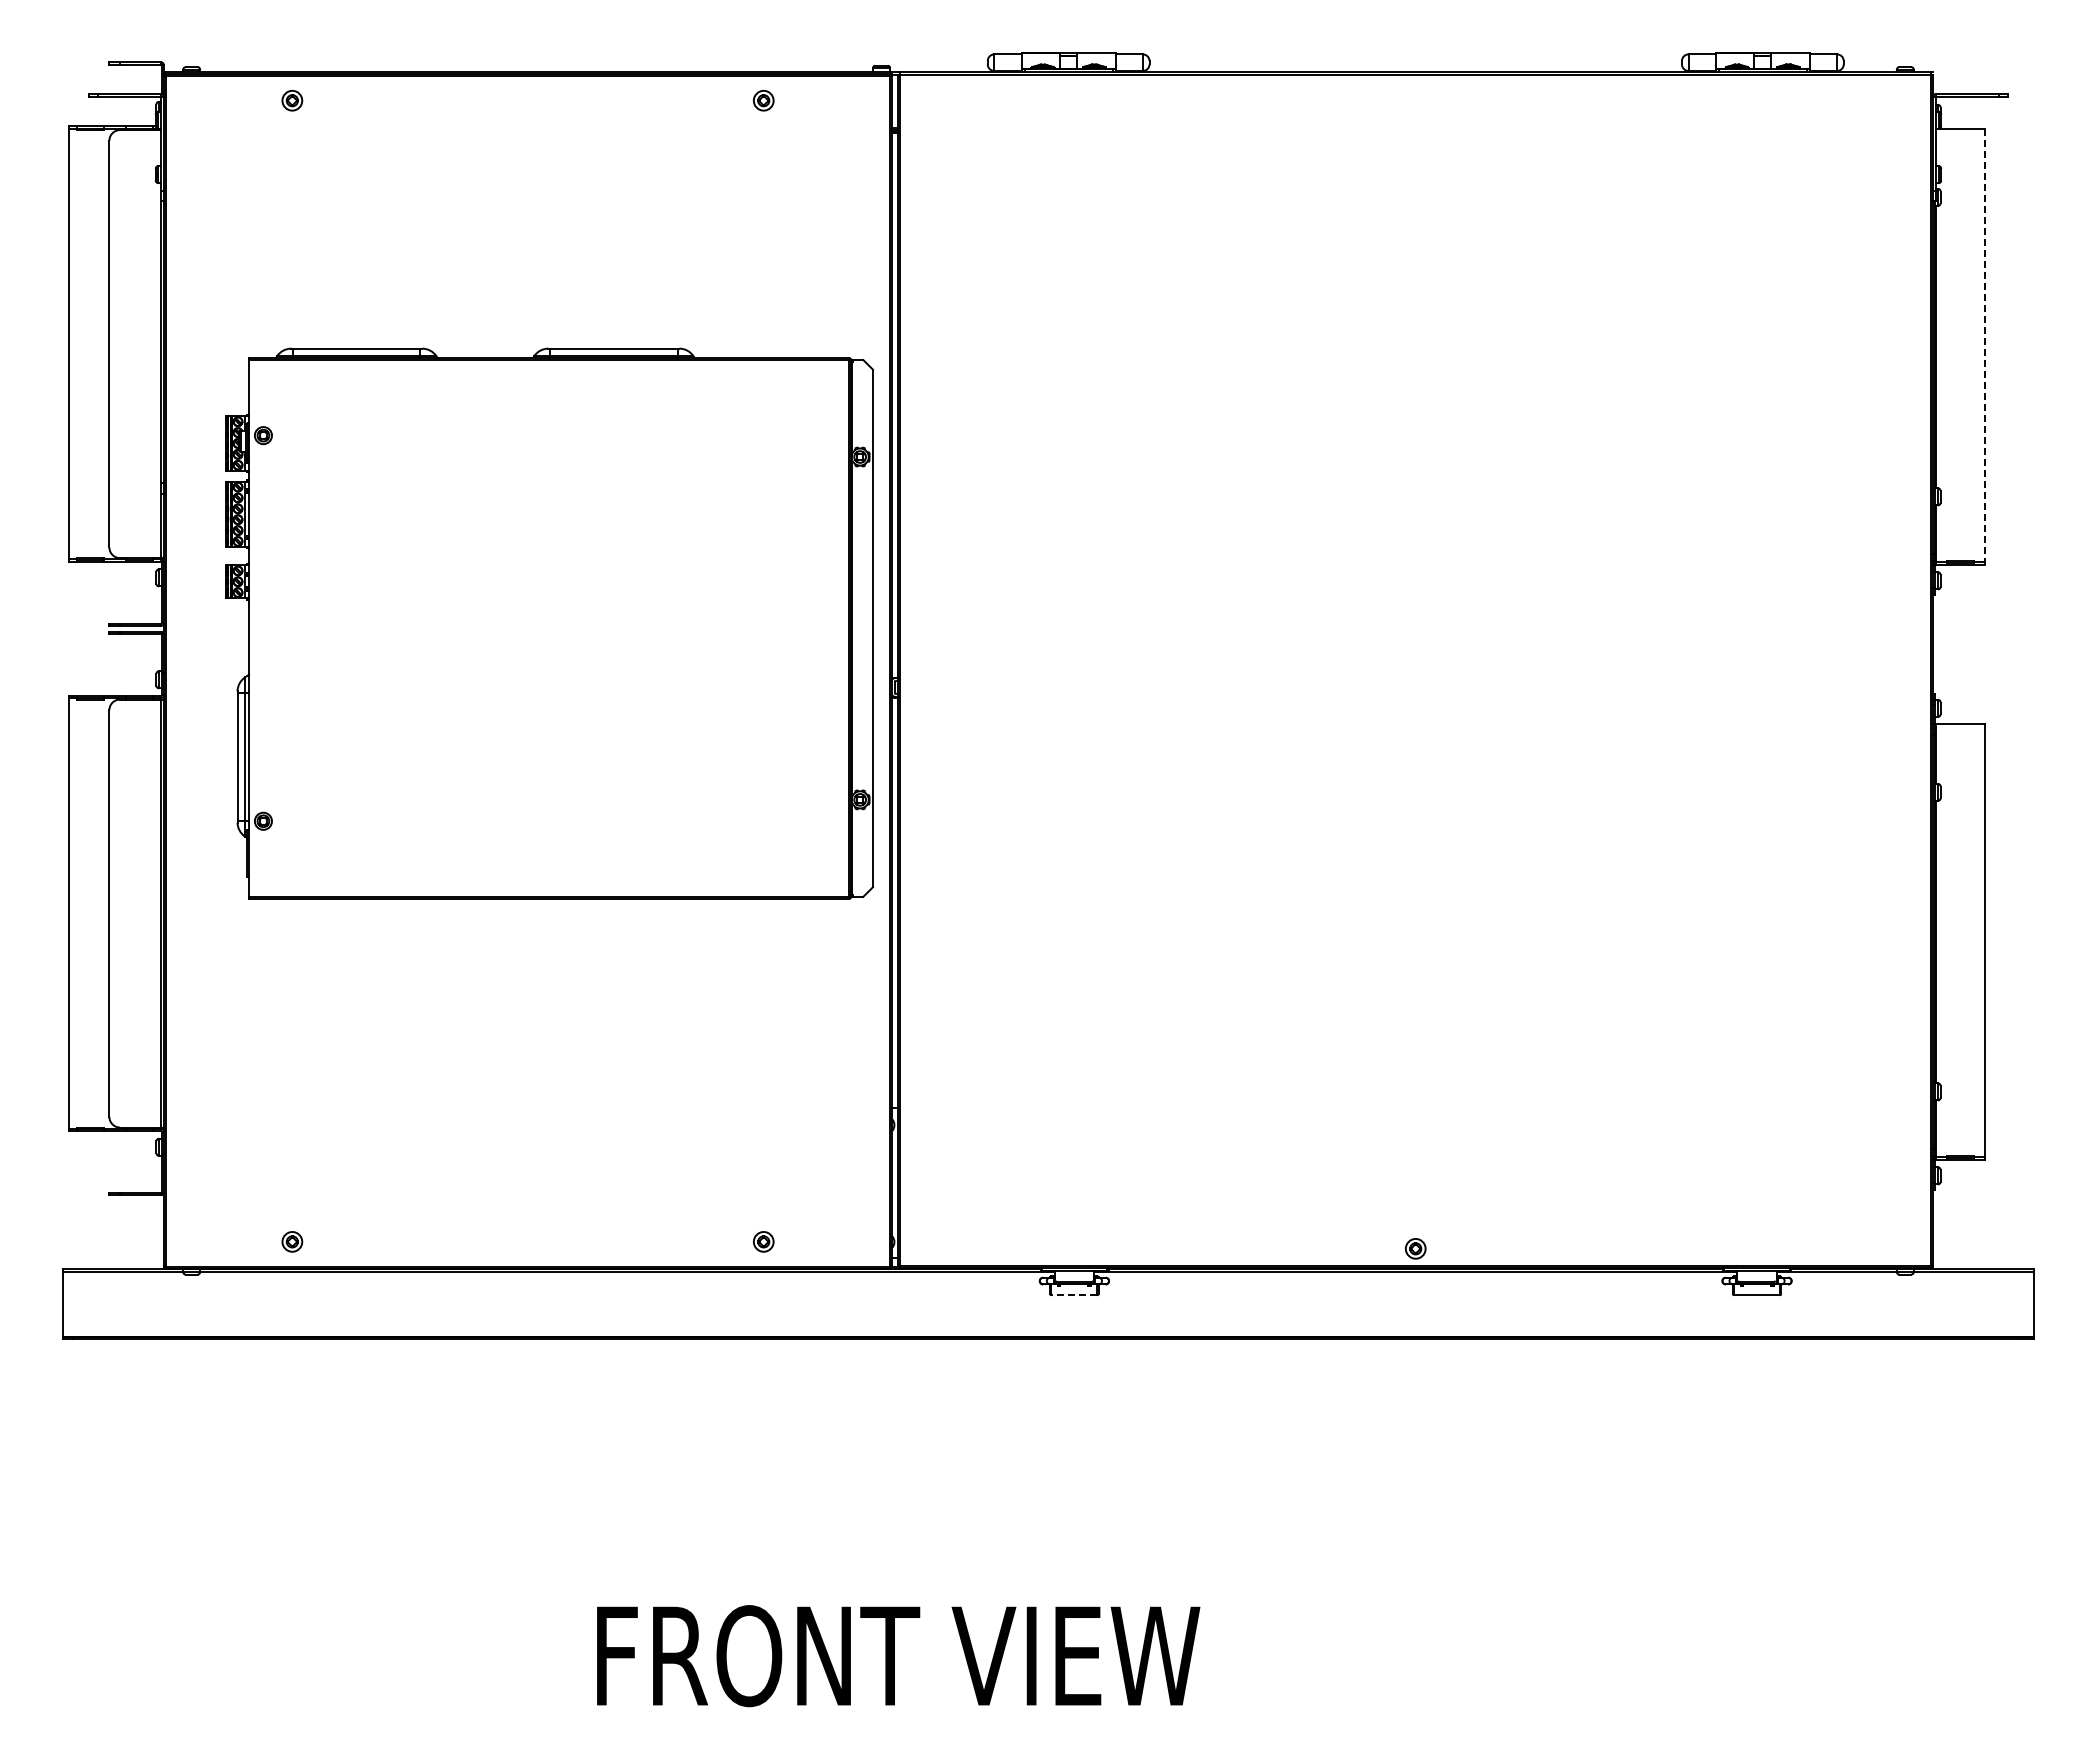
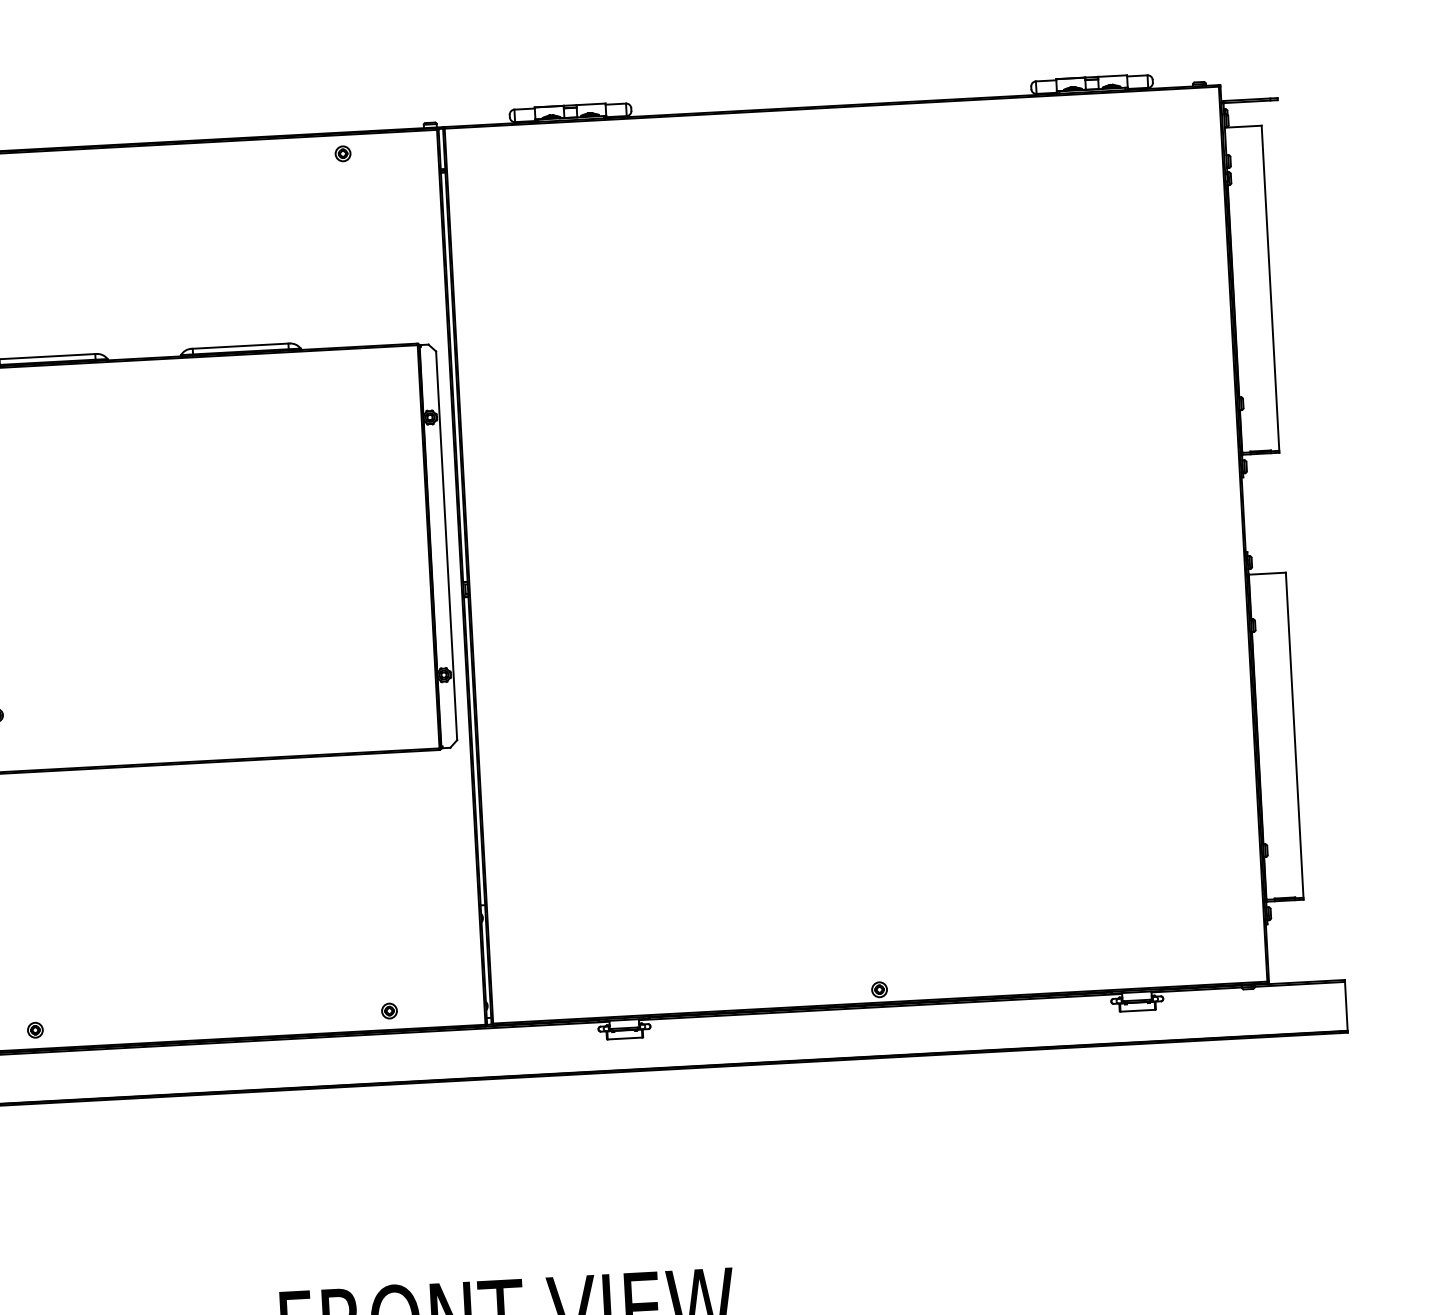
line: (1985, 347) -> (1270, 289), dashed -> solid
line: (1073, 1295) -> (624, 1038), dashed -> solid

